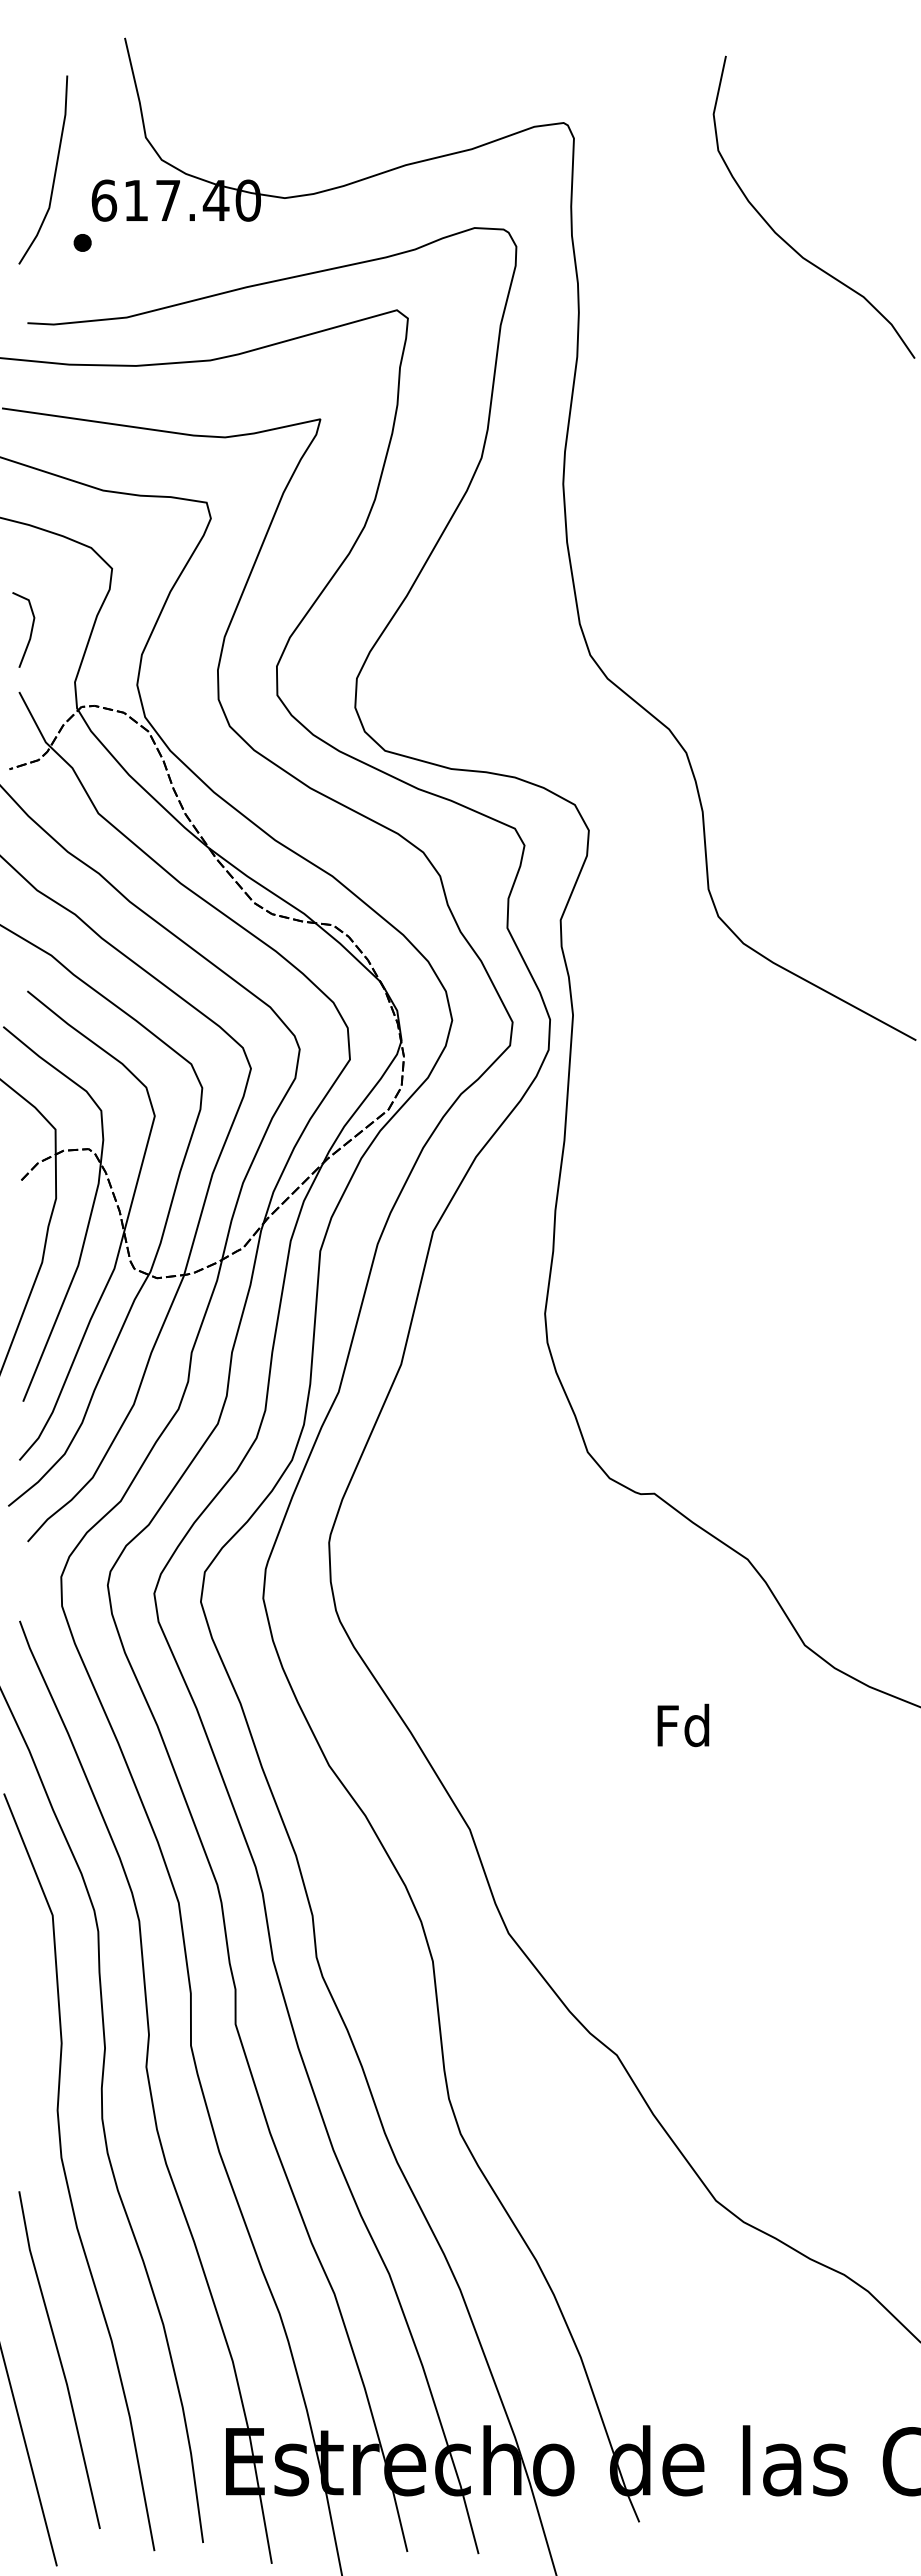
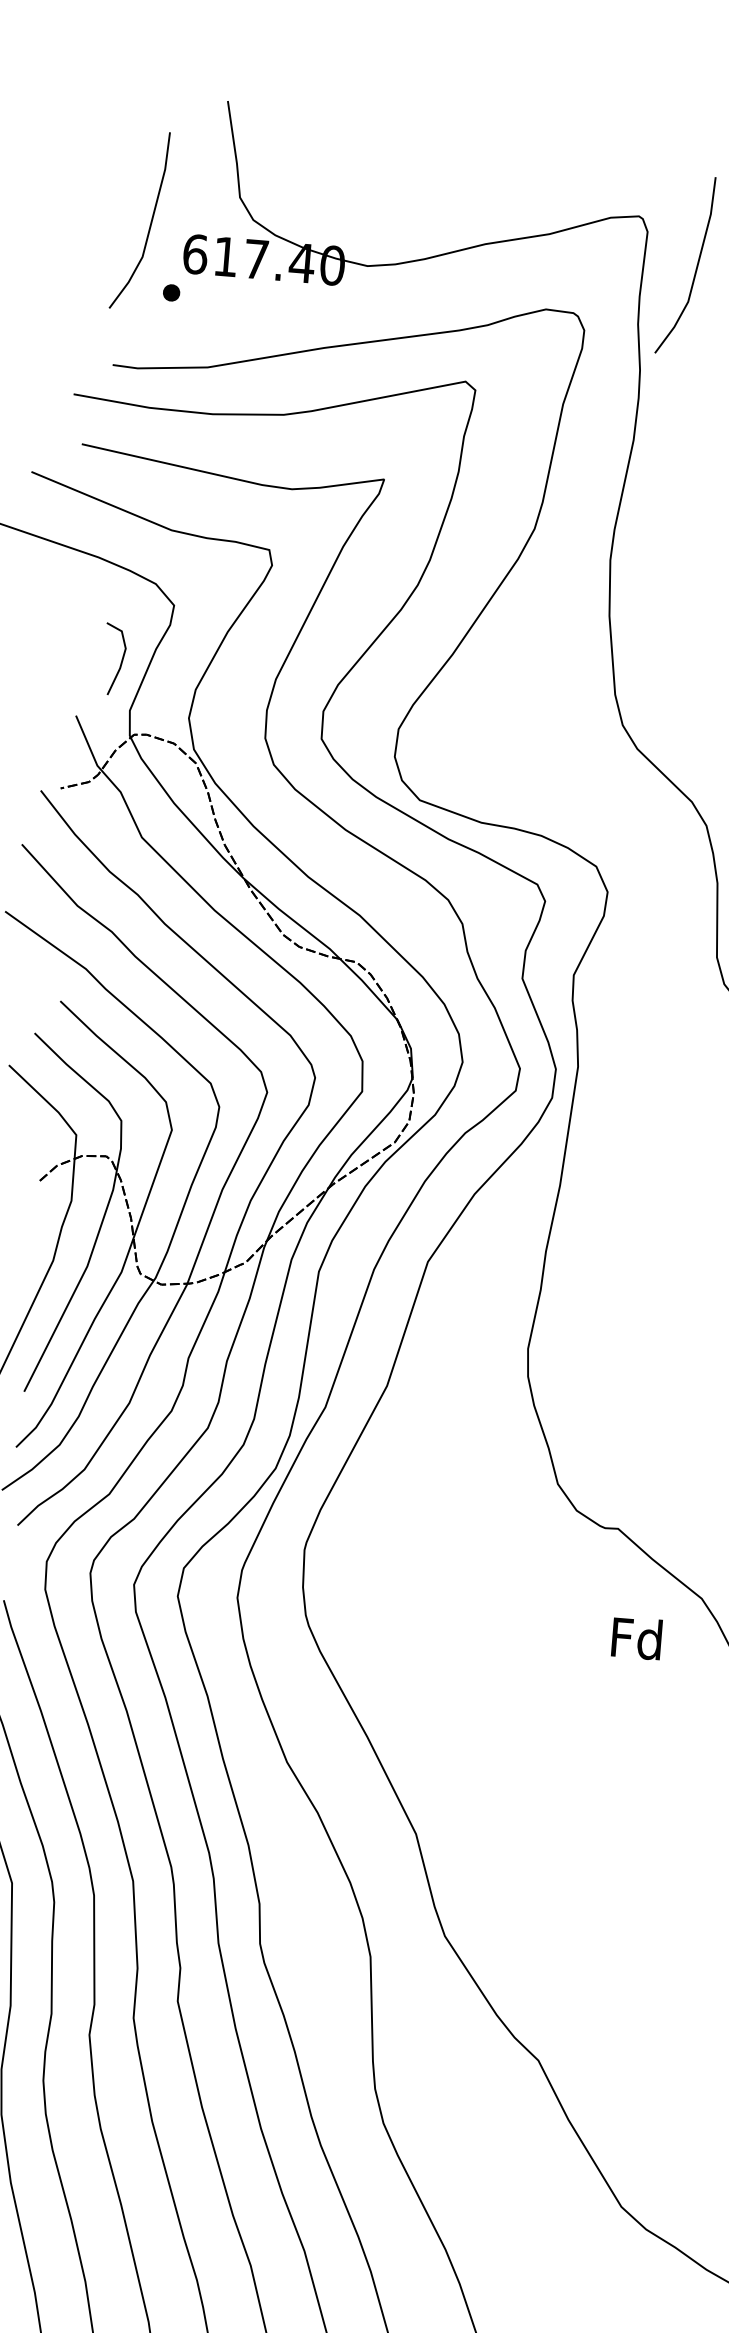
line: (627, 170) -> (696, 266), added
line: (30, 631) -> (120, 661), moved
text: (683, 1725) -> (636, 1638), moved

